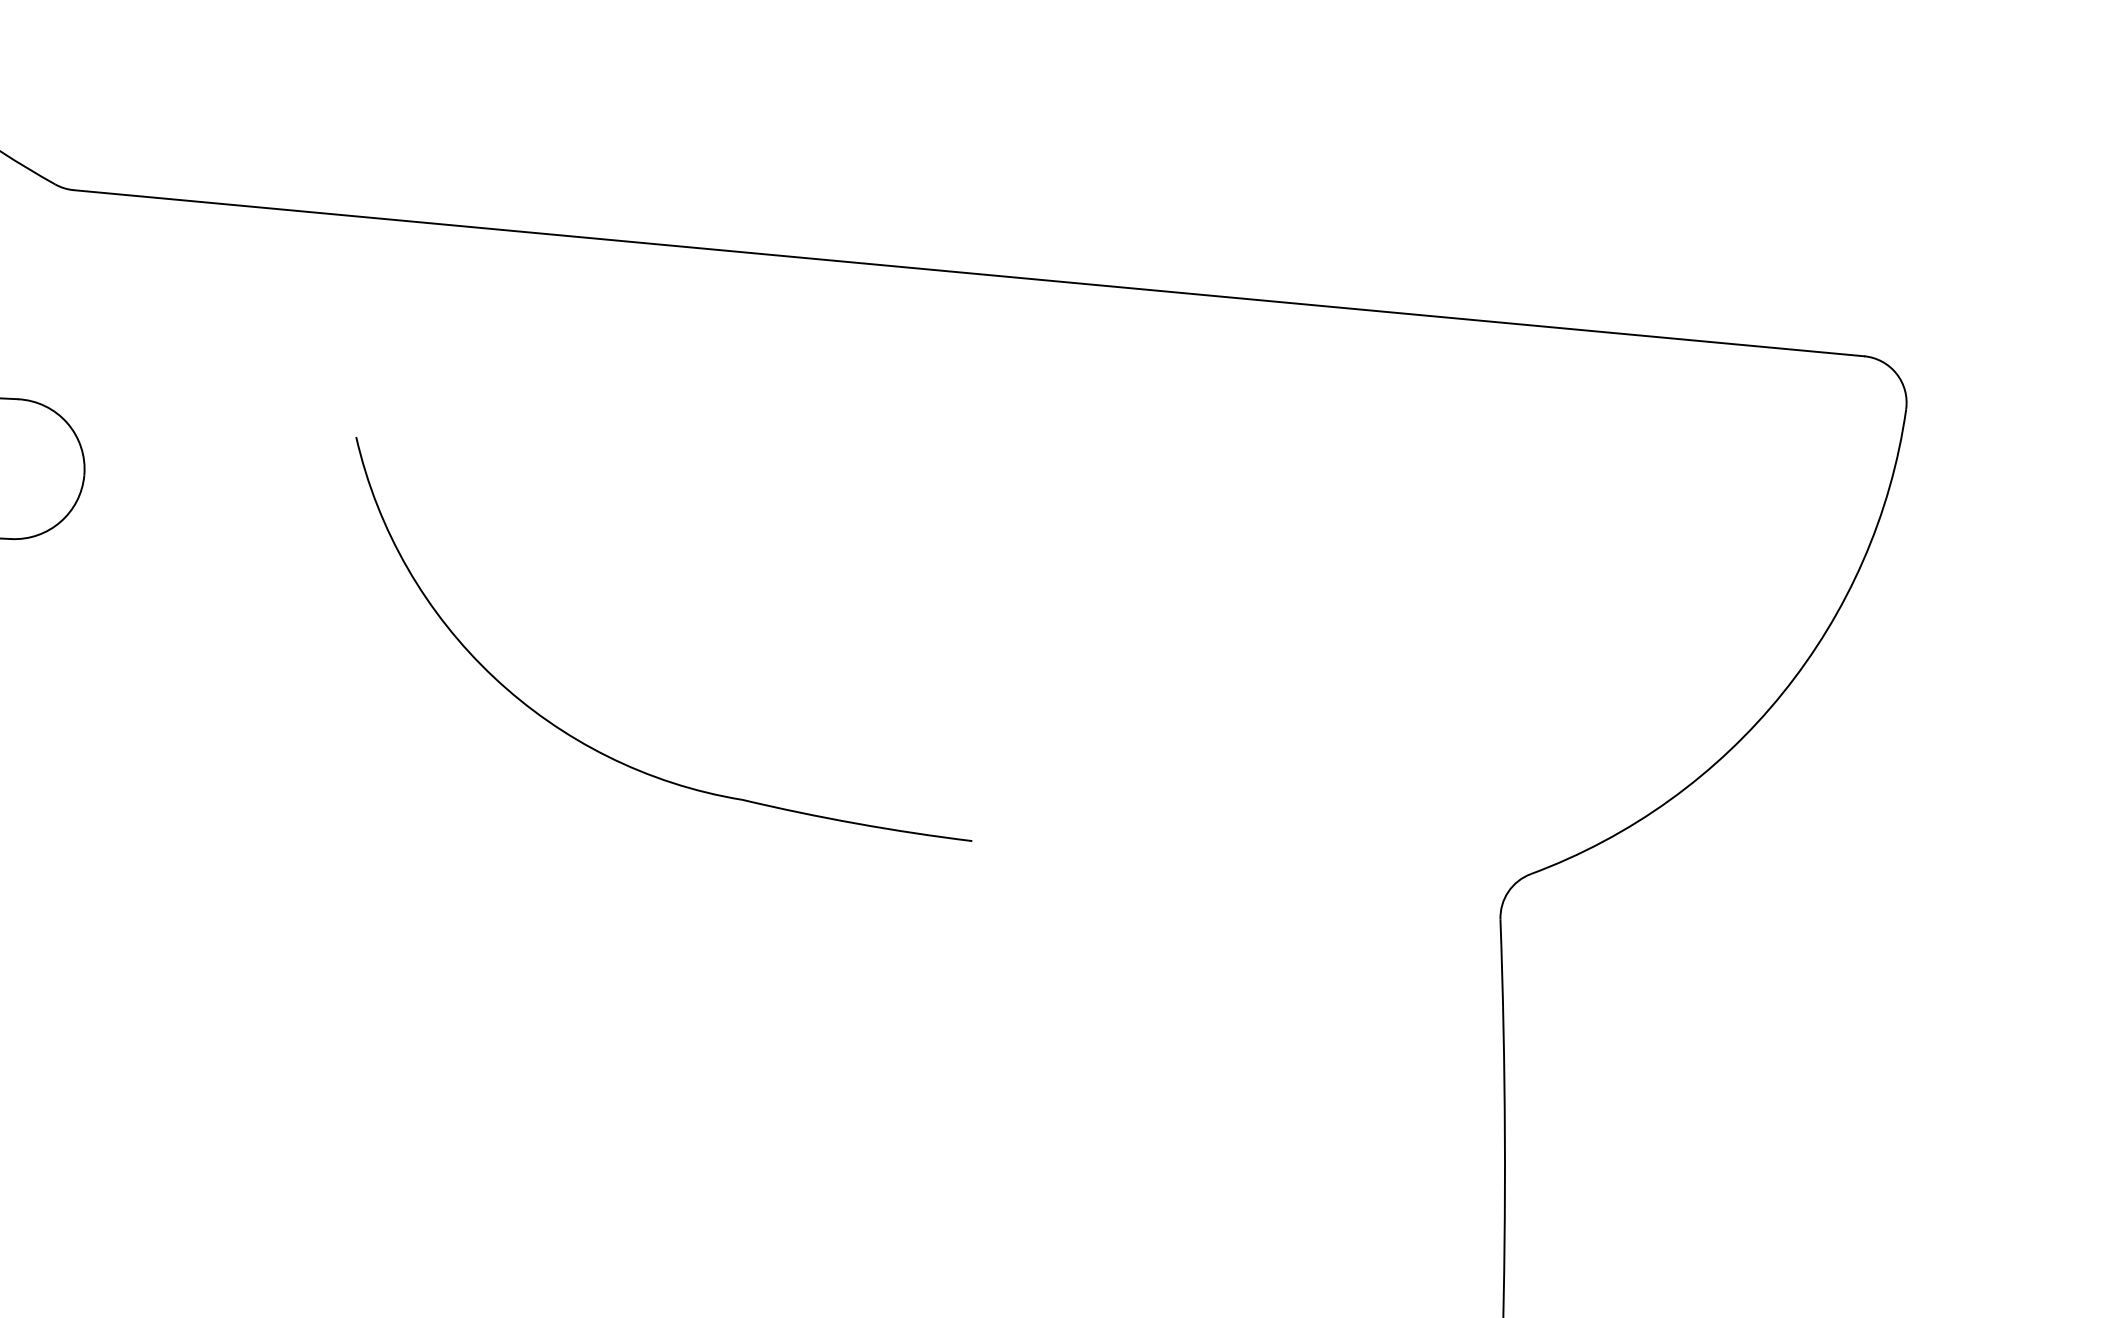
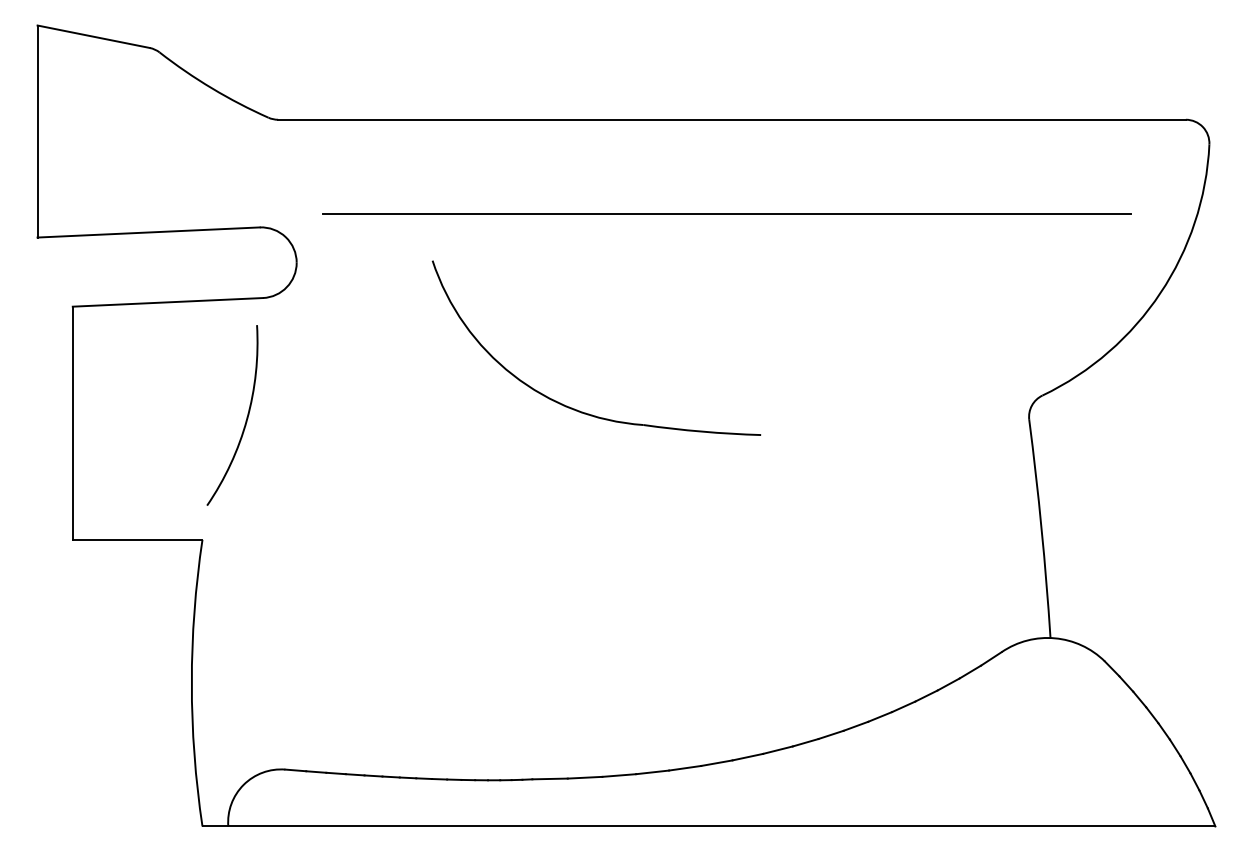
line: (941, 457) -> (726, 213), added
part: (605, 752) -> (572, 407), moved

